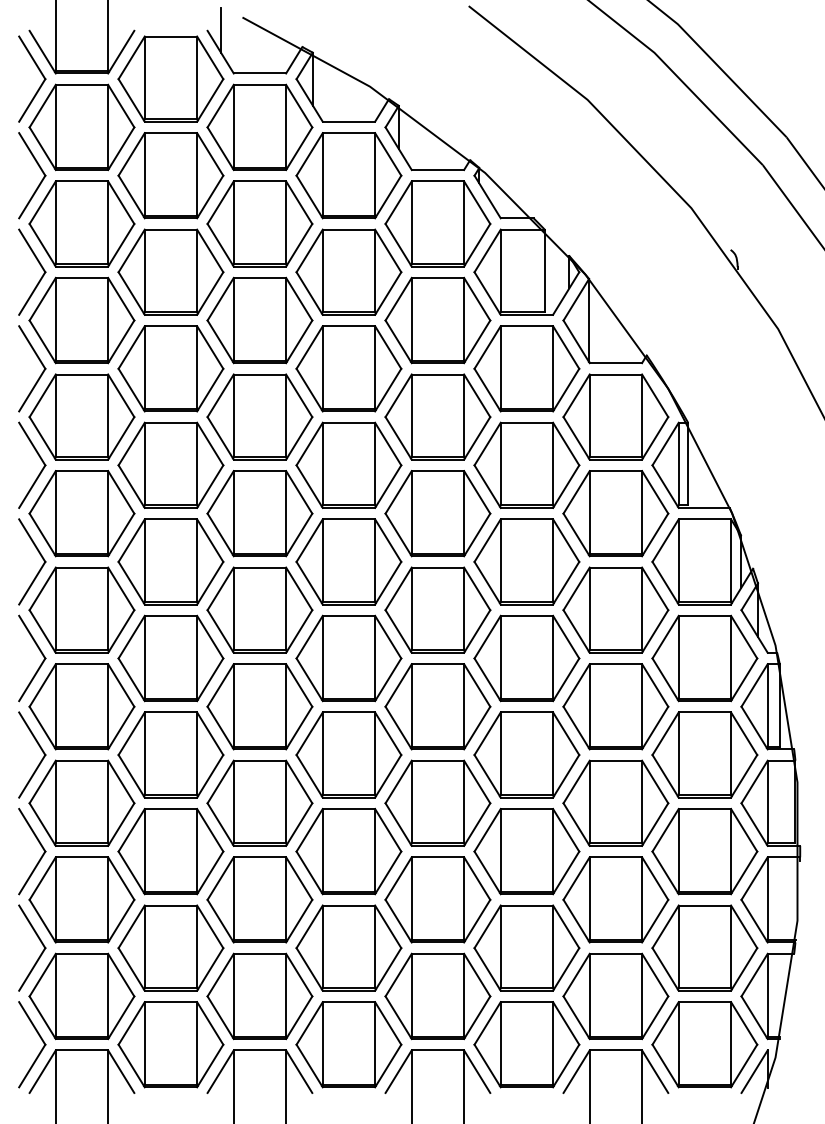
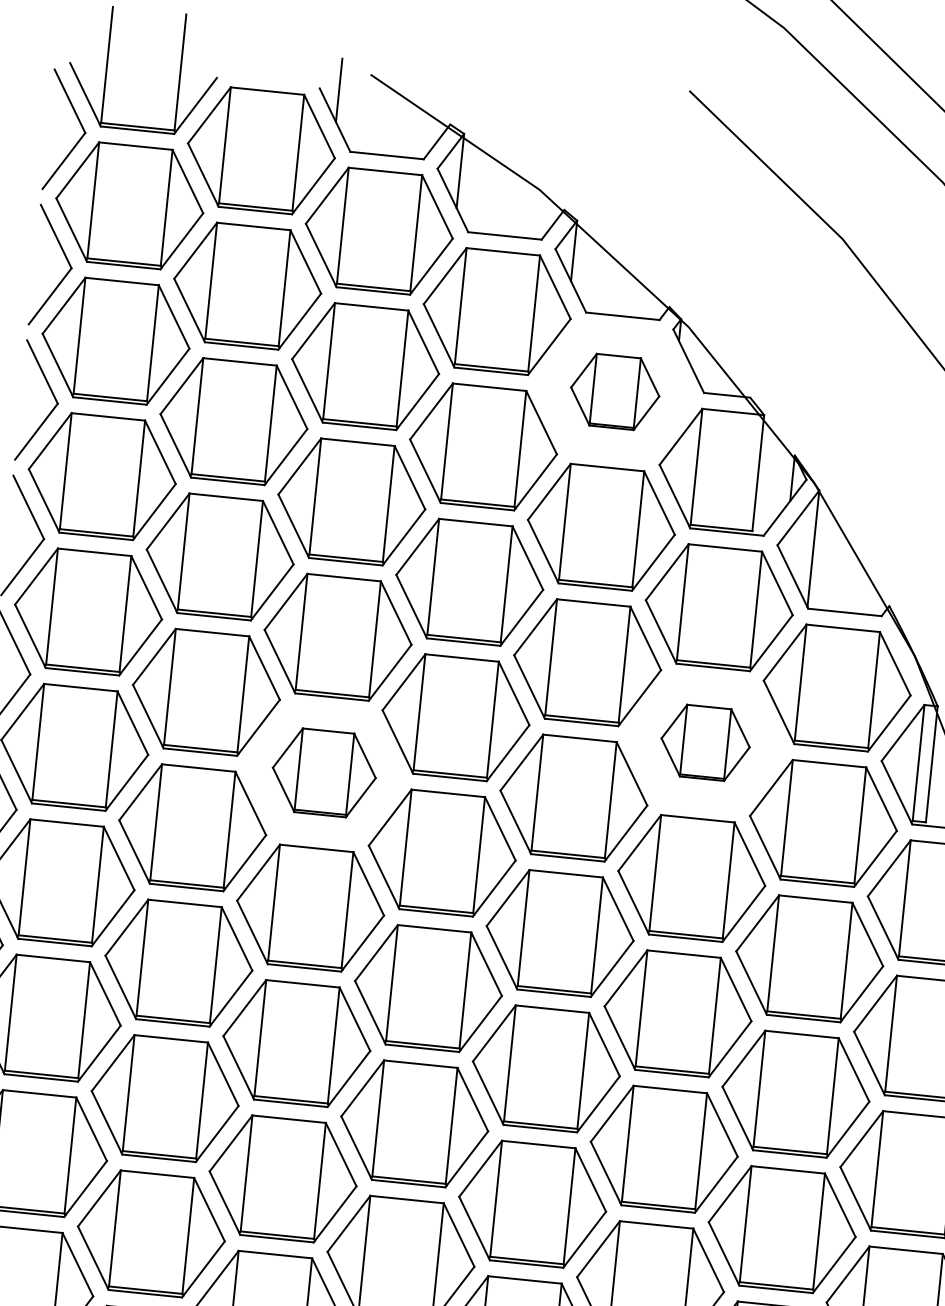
part: (437, 223) -> (614, 391), size x0.6
part: (526, 464) -> (705, 741), size x0.6
part: (259, 513) -> (323, 772), size x0.7

